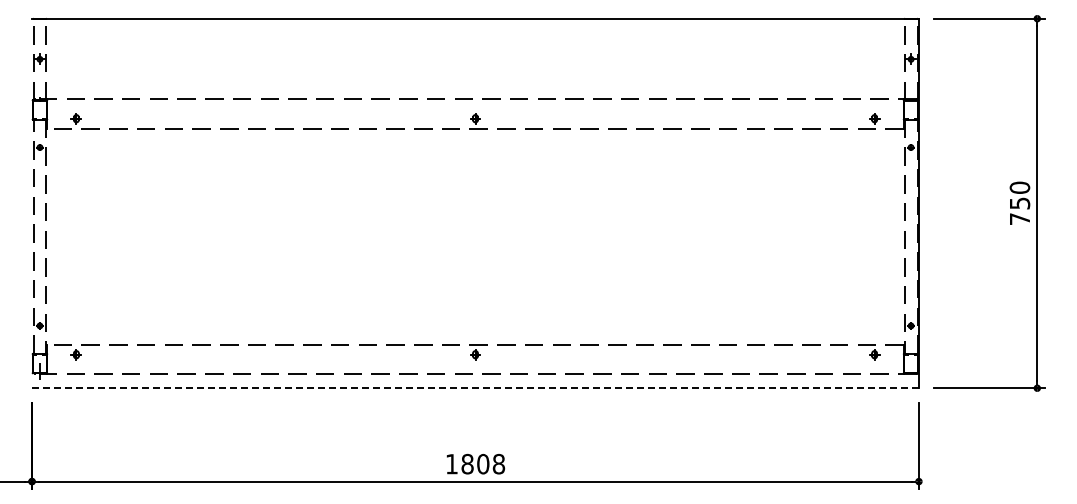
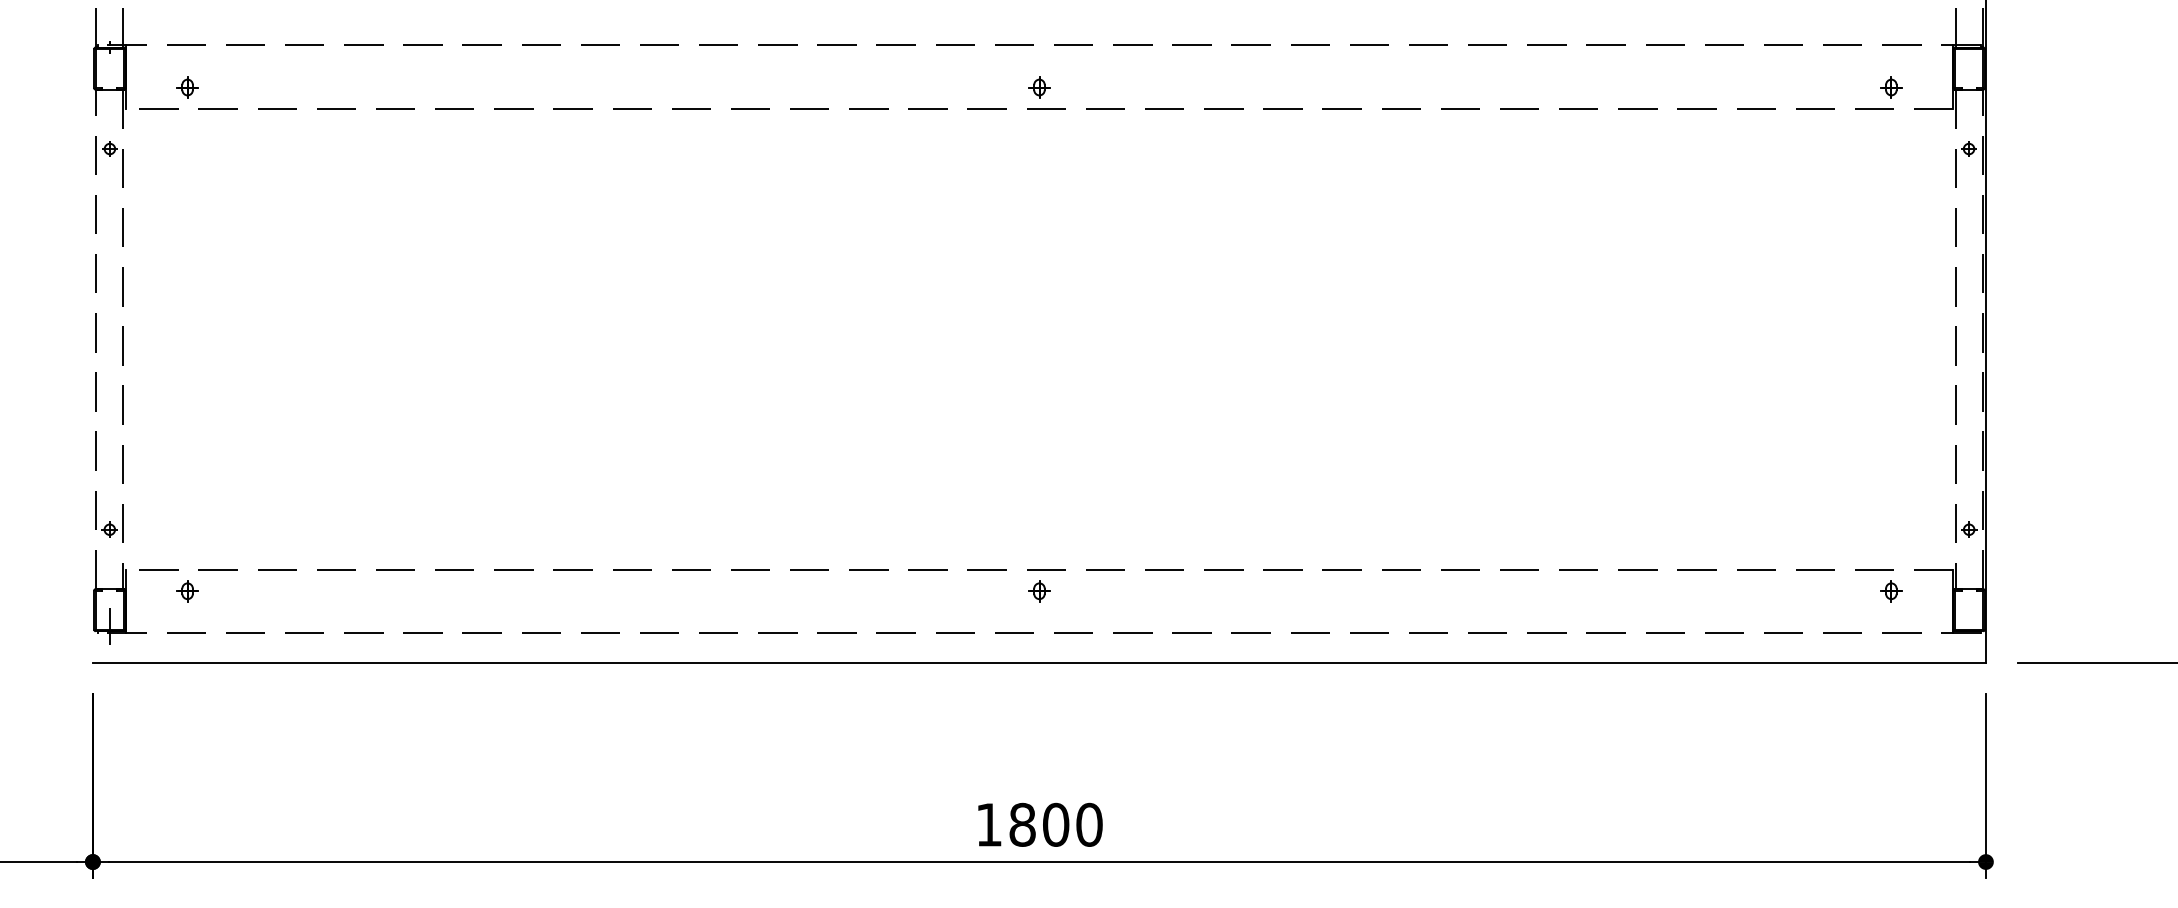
line: (476, 388) -> (1041, 663), dashed -> solid
text: (498, 464) -> (1088, 825), 1808 -> 1800

